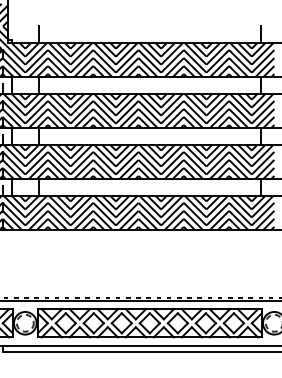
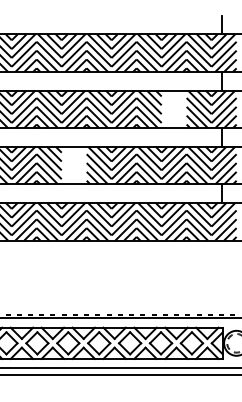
hatch: (217, 111) -> (173, 109), removed
hatch: (126, 162) -> (73, 165), removed

